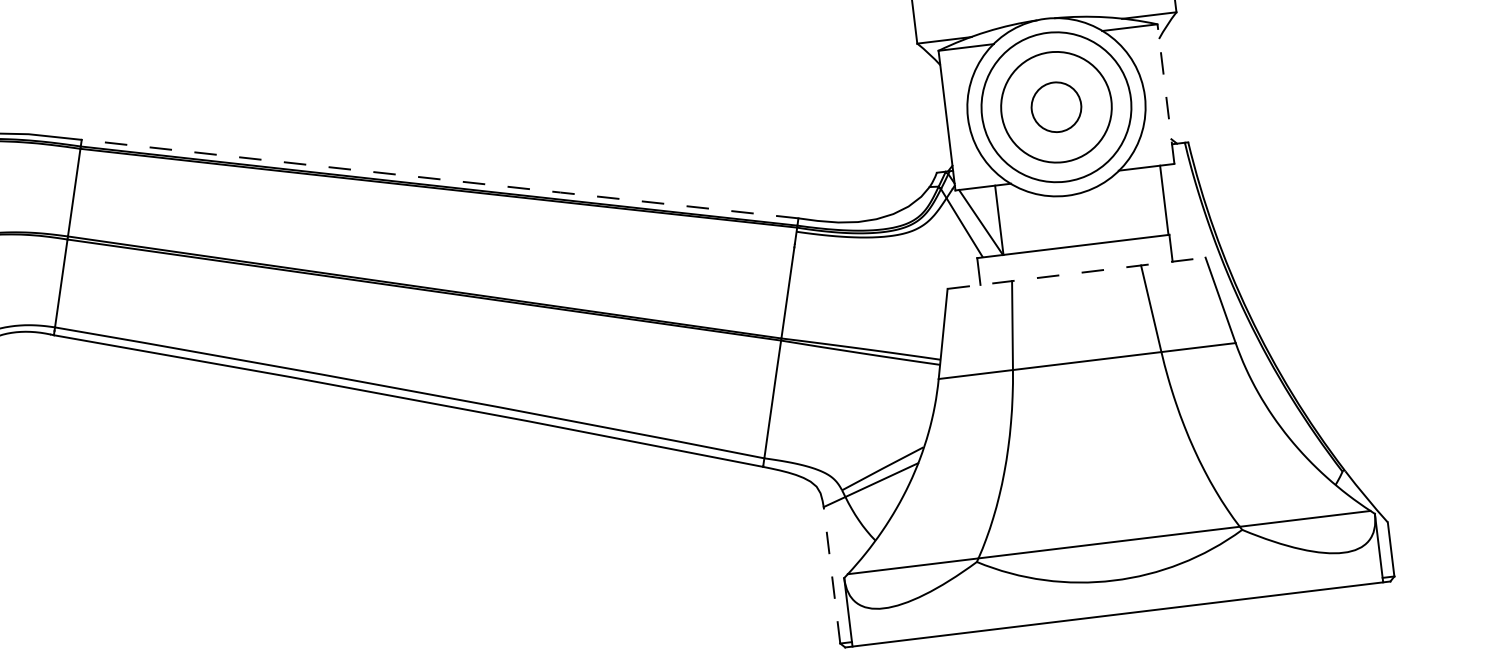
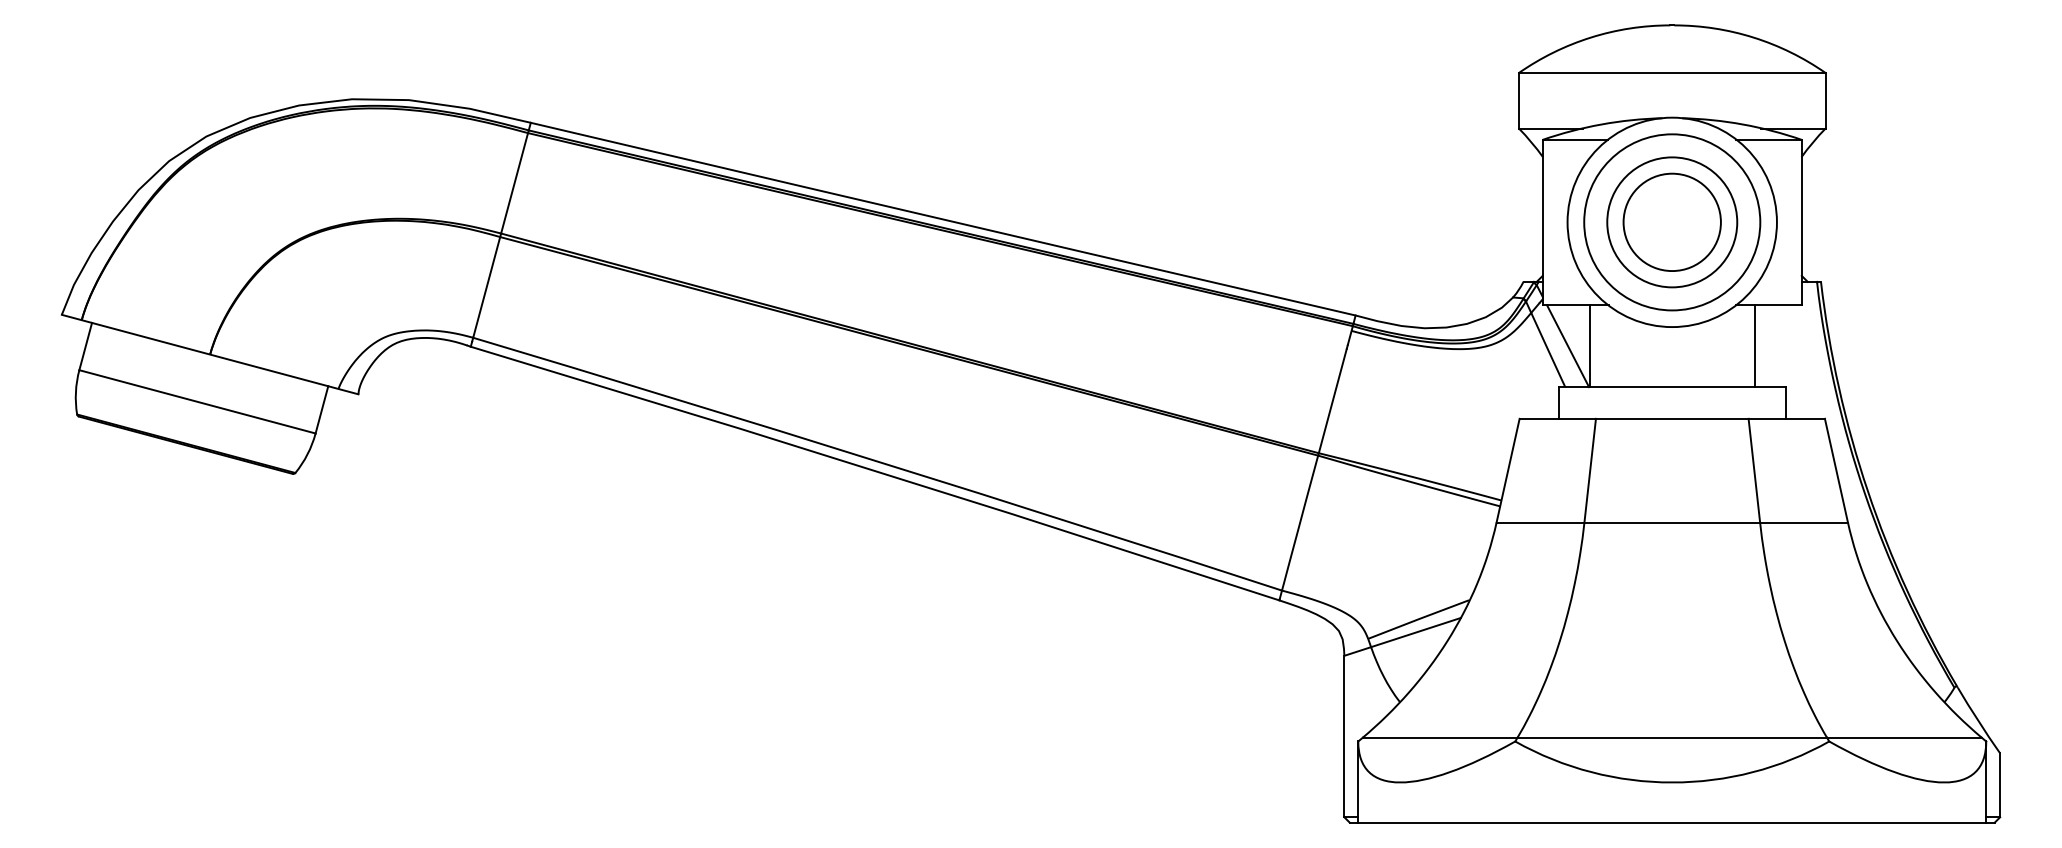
line: (1165, 94) -> (1801, 222), dashed -> solid
circle: (1055, 107) -> (1671, 222), size x1.67
line: (439, 179) -> (942, 219), dashed -> solid
line: (1164, 200) -> (1754, 346), moved
line: (1076, 272) -> (1672, 418), dashed -> solid
line: (832, 575) -> (1344, 736), dashed -> solid

